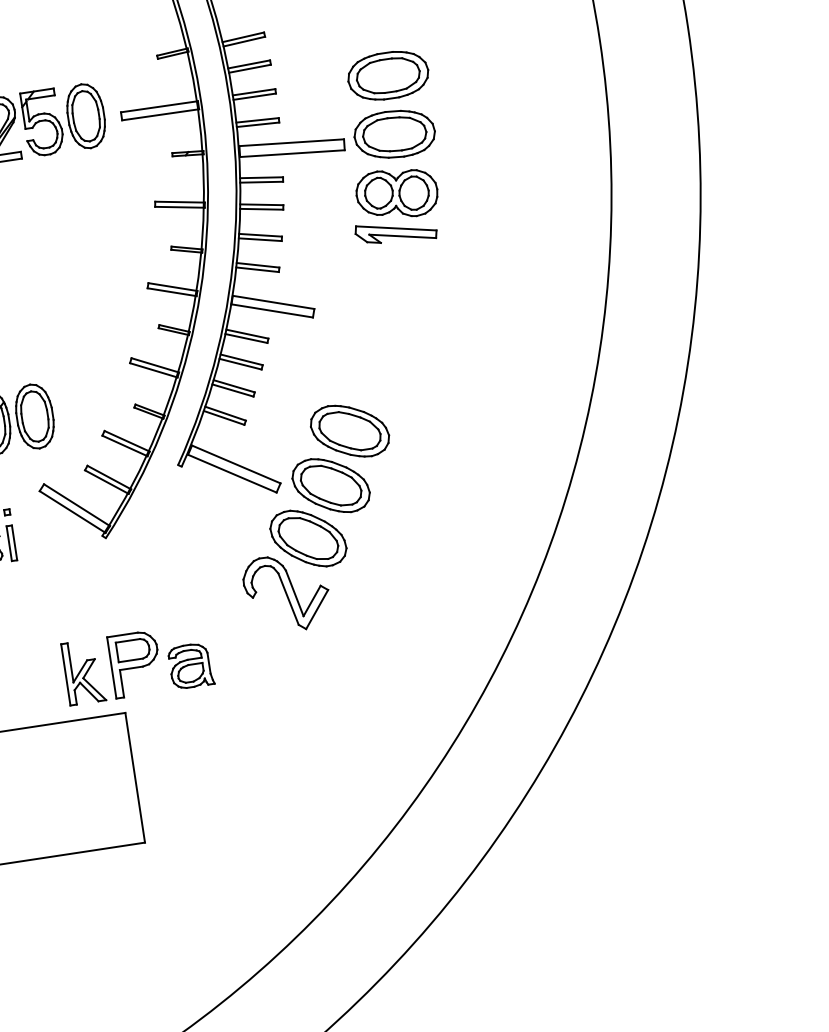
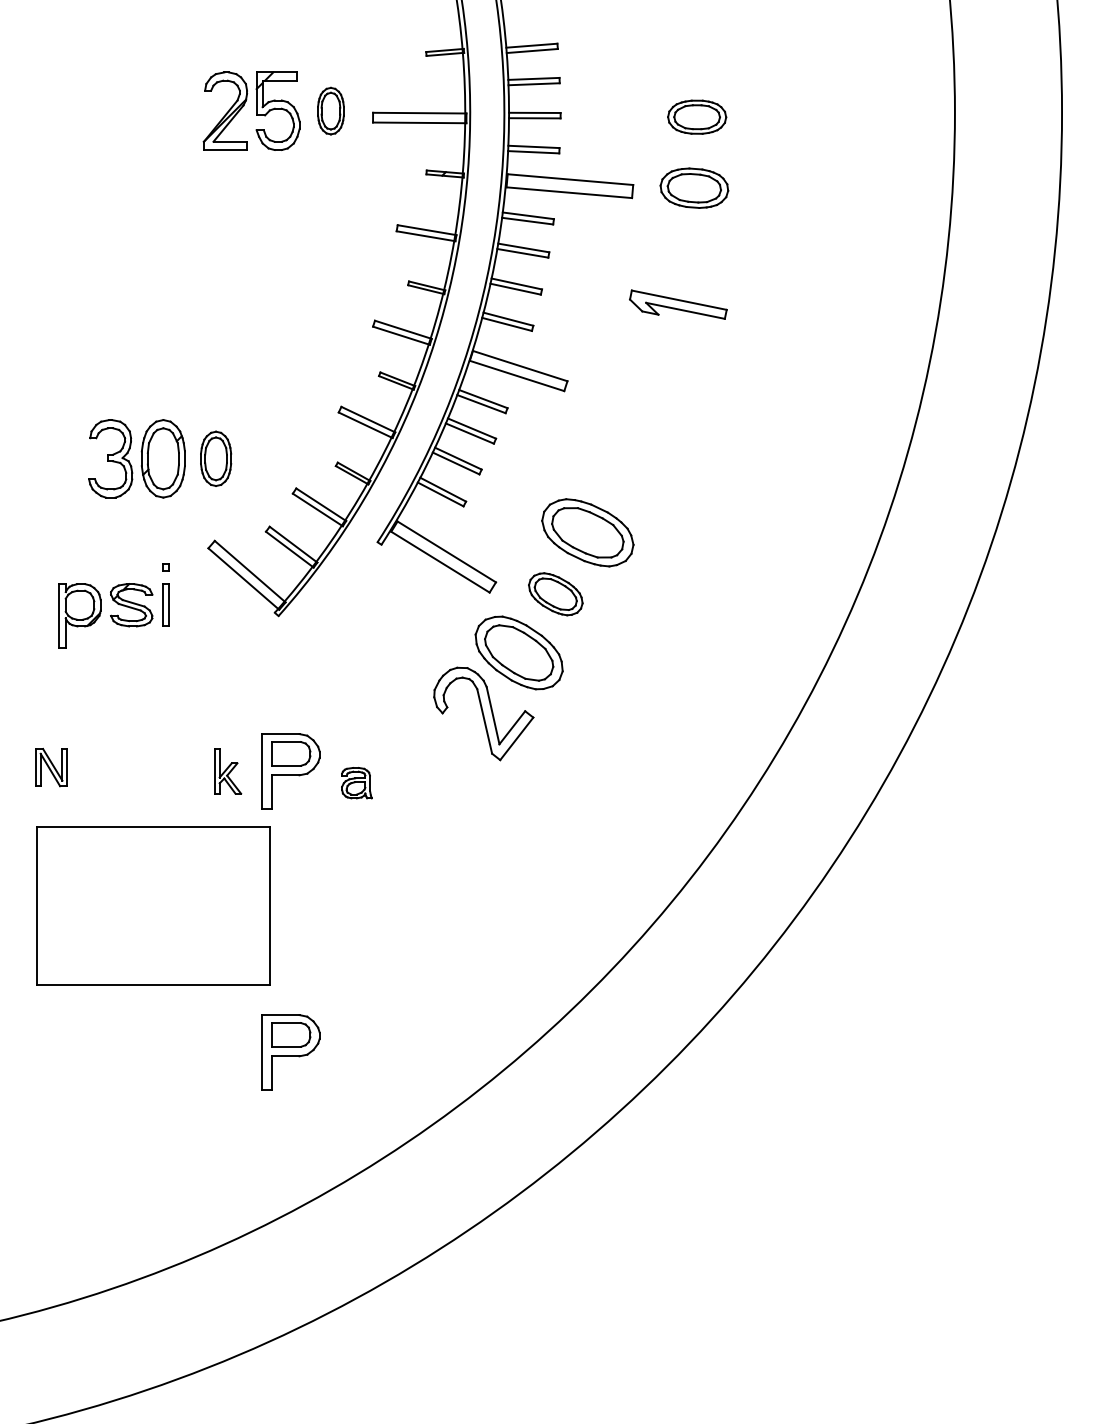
part: (387, 75) -> (696, 116), size x0.6
part: (85, 115) -> (330, 110), size x0.6
part: (394, 134) -> (694, 188), size x0.7
part: (397, 194) -> (686, 259), removed
part: (34, 416) -> (215, 458), size x0.7
part: (331, 485) -> (555, 594), size x0.6
part: (190, 665) -> (356, 782), size x0.6
part: (83, 672) -> (227, 771), size x0.6
part: (169, 895) -> (290, 1052), added

